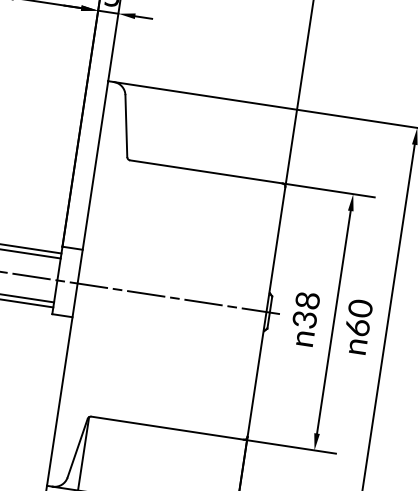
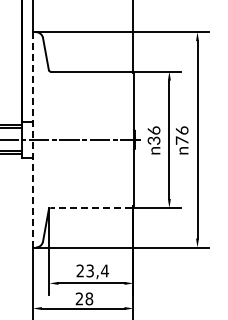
line: (76, 282) -> (32, 139), solid -> dashed
text: (306, 300) -> (153, 130), 38 -> 36
text: (357, 317) -> (181, 135), 60 -> 76
line: (168, 429) -> (91, 208), solid -> dashed

